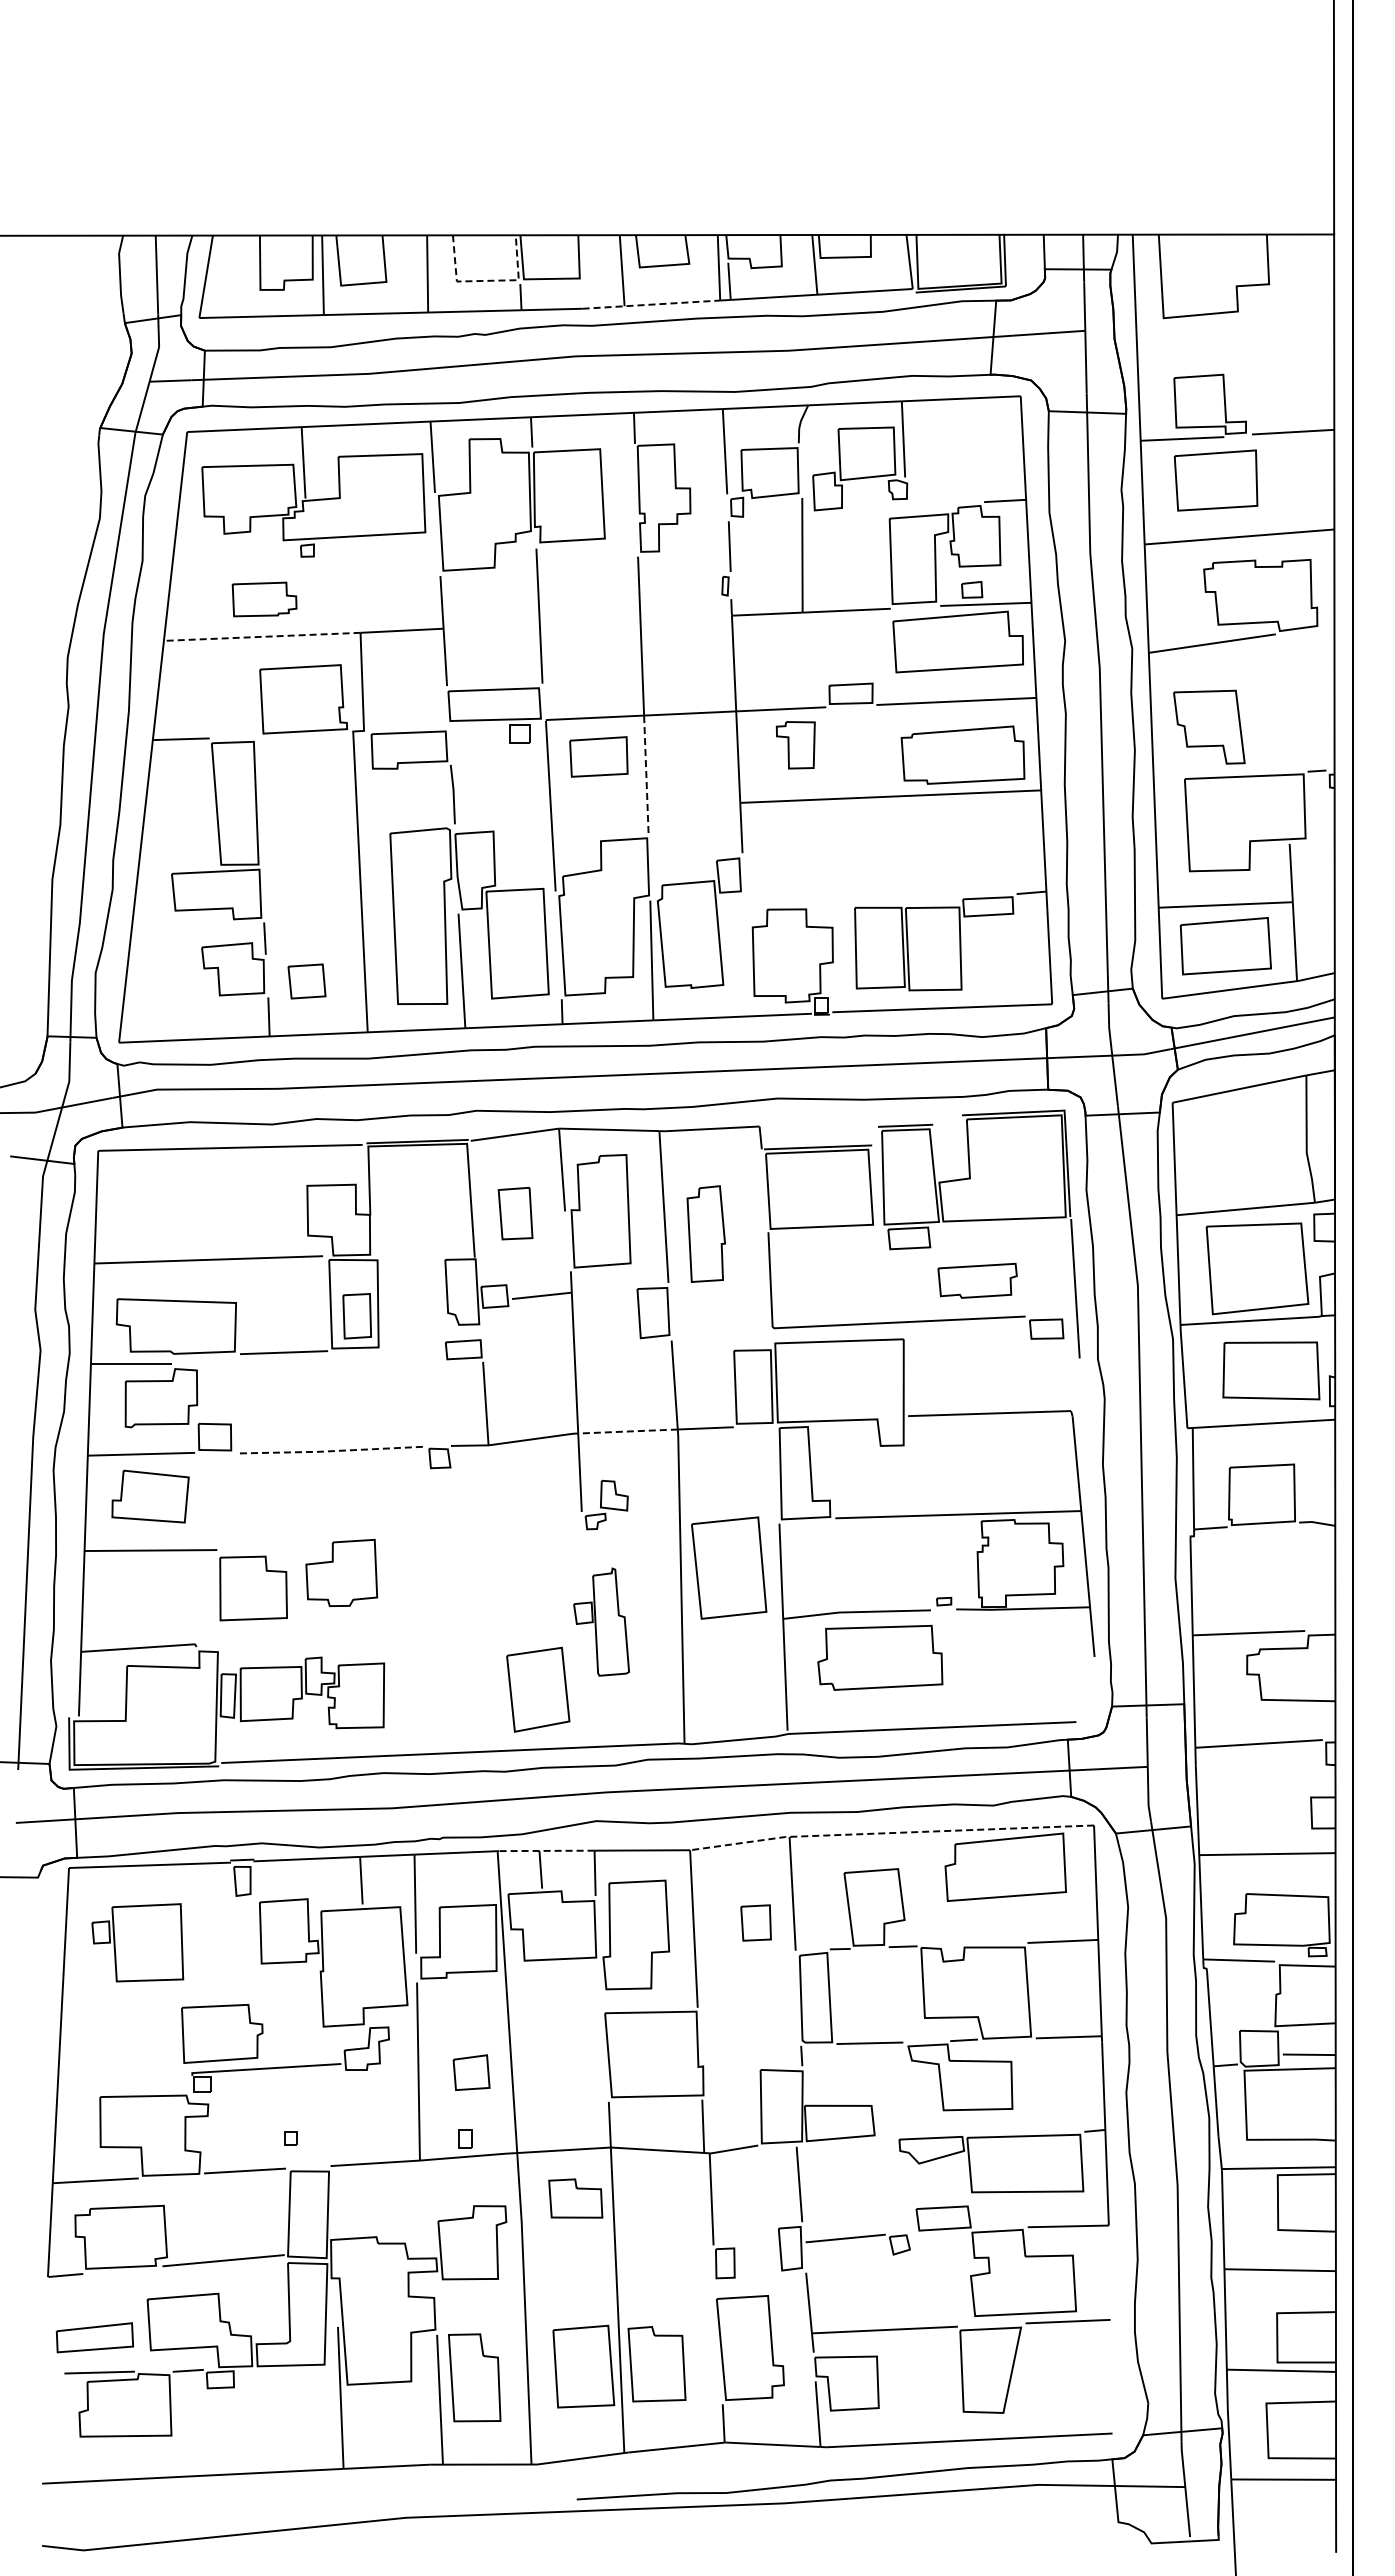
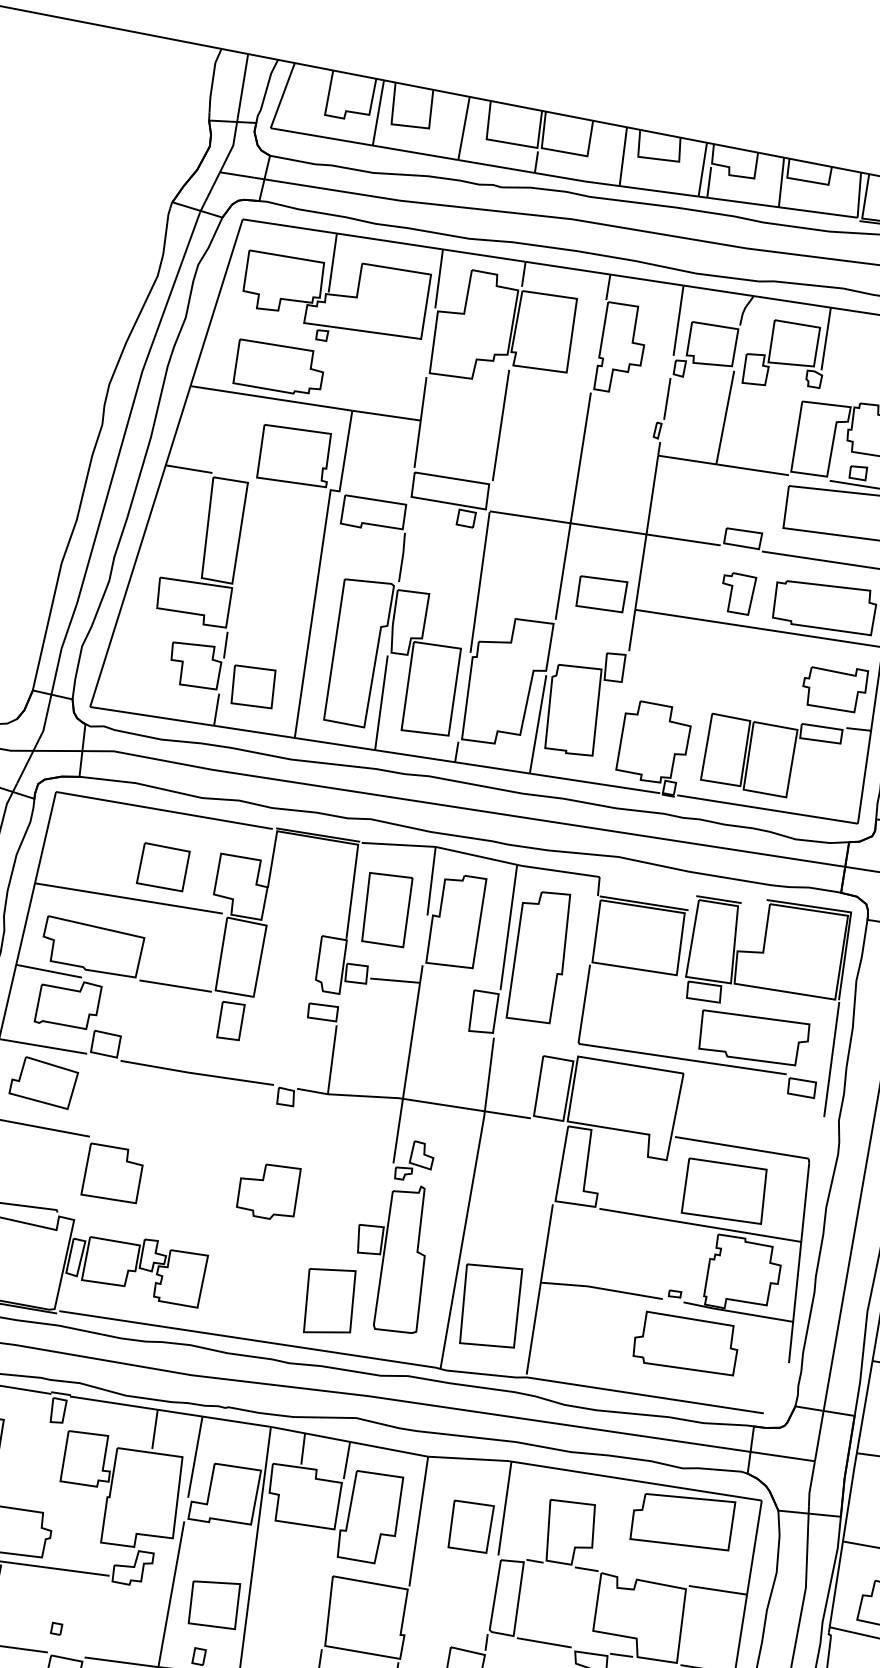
line: (487, 280) -> (511, 143), dashed -> solid
line: (651, 304) -> (641, 188), dashed -> solid
part: (264, 599) -> (279, 368), size x1.67
line: (261, 636) -> (270, 398), dashed -> solid
part: (795, 745) -> (736, 593), moved
part: (598, 756) -> (601, 593), moved
line: (646, 774) -> (563, 571), dashed -> solid
part: (993, 848) -> (834, 687), added
part: (306, 981) -> (252, 686), size x1.43
part: (515, 1213) -> (386, 909), size x1.67
part: (242, 1214) -> (163, 866), added
part: (706, 1233) -> (539, 955), size x1.67
part: (977, 1280) -> (753, 1037), size x1.67
part: (356, 1316) -> (230, 1021), moved
line: (628, 1431) -> (444, 1105), dashed -> solid
line: (328, 1451) -> (196, 1073), dashed -> solid
part: (979, 1468) -> (724, 1191), added
part: (729, 1567) -> (490, 1305), moved
part: (341, 1572) -> (268, 1190), moved
part: (601, 1621) -> (392, 1255), size x1.67
part: (880, 1657) -> (686, 1343), moved
line: (890, 1833) -> (594, 1474), dashed -> solid
line: (546, 1850) -> (310, 1434), dashed -> solid
part: (755, 1922) -> (470, 1526), size x1.67
part: (471, 2072) -> (214, 1603), size x1.67

